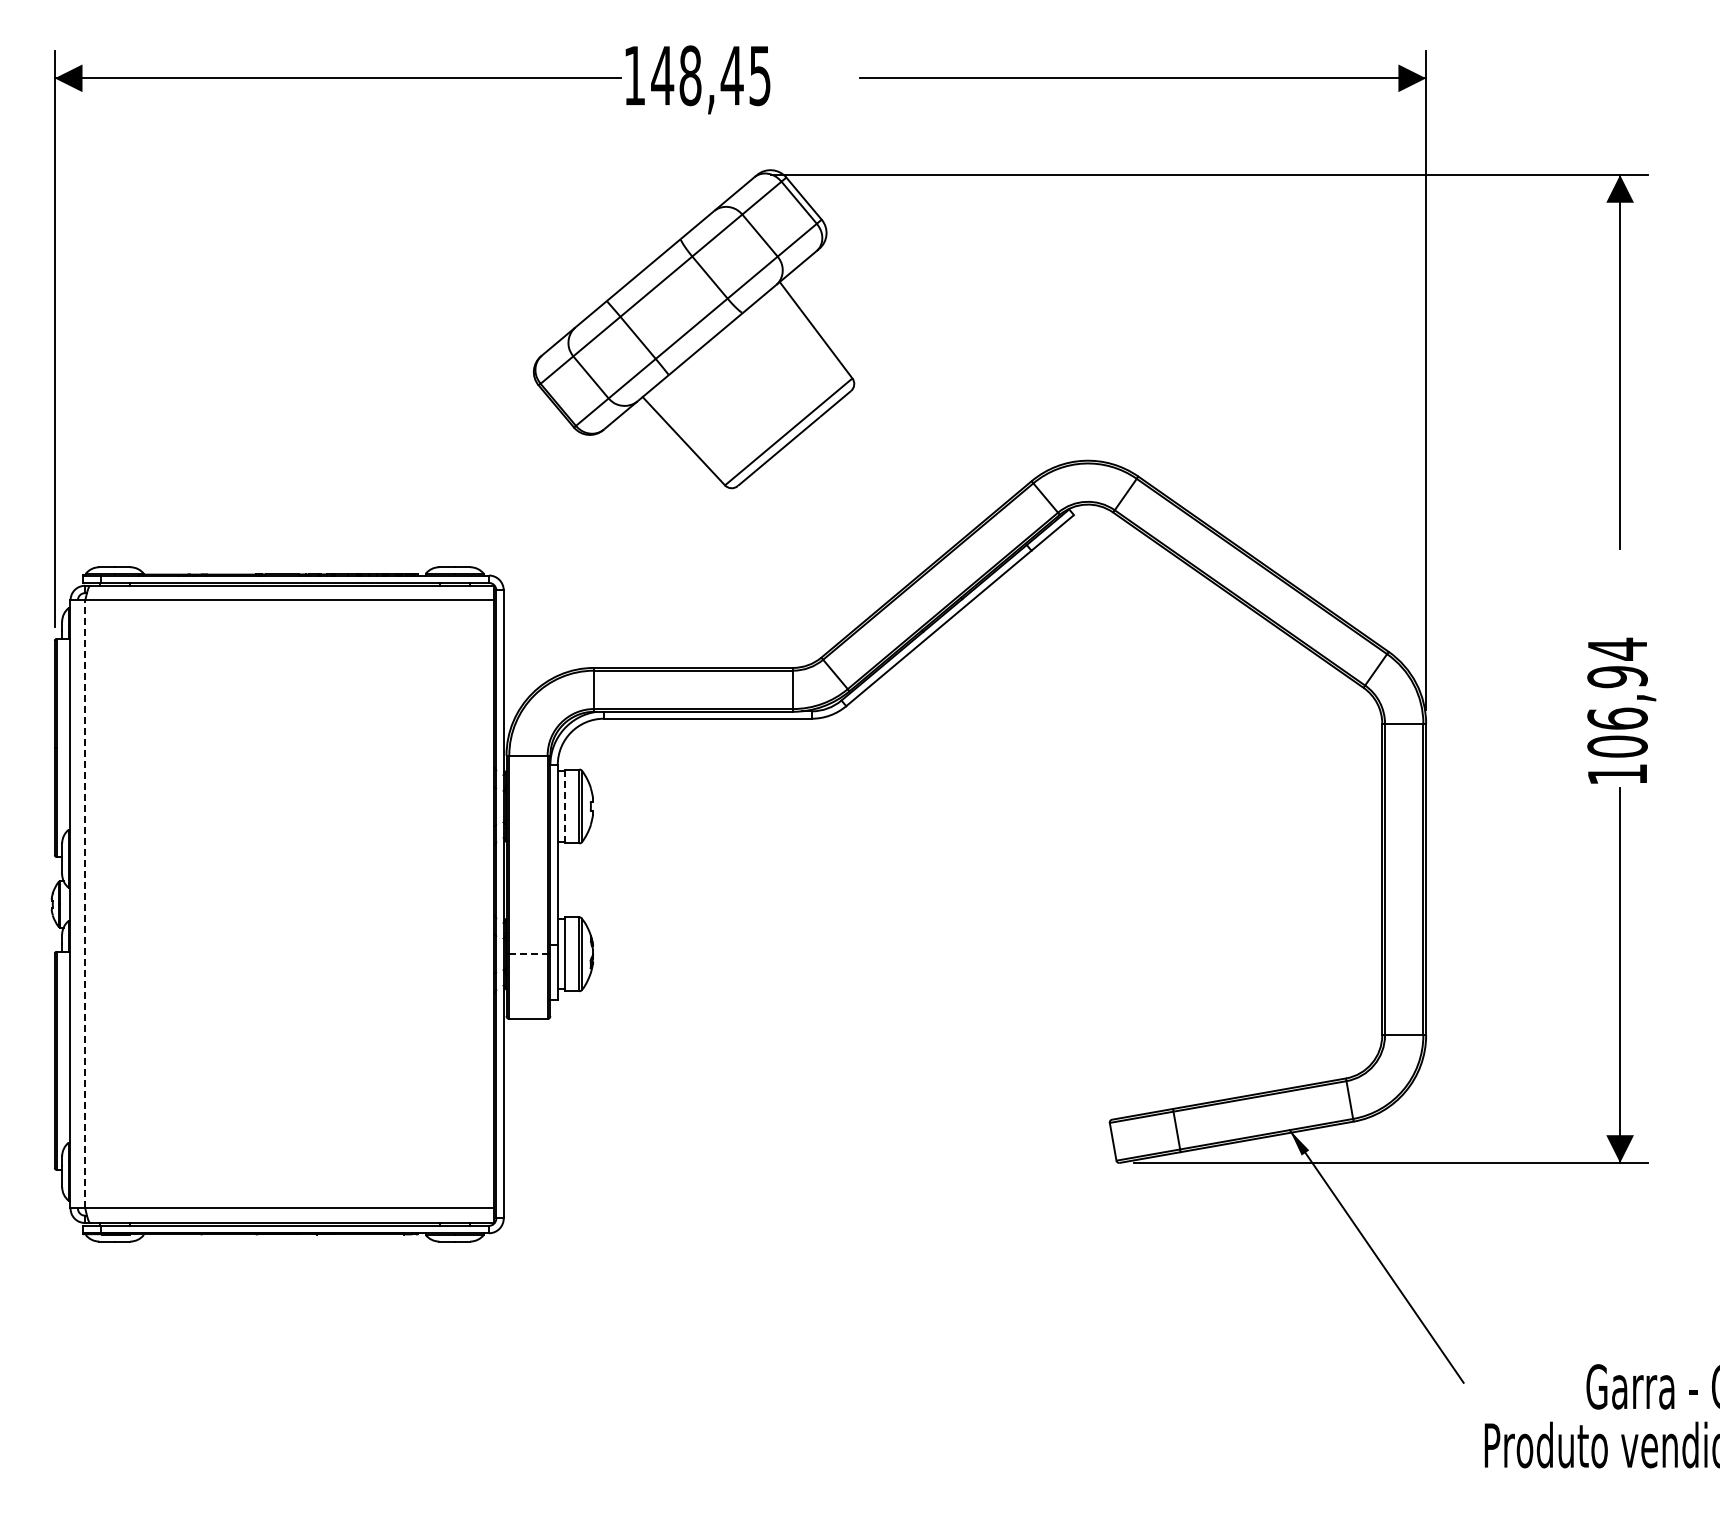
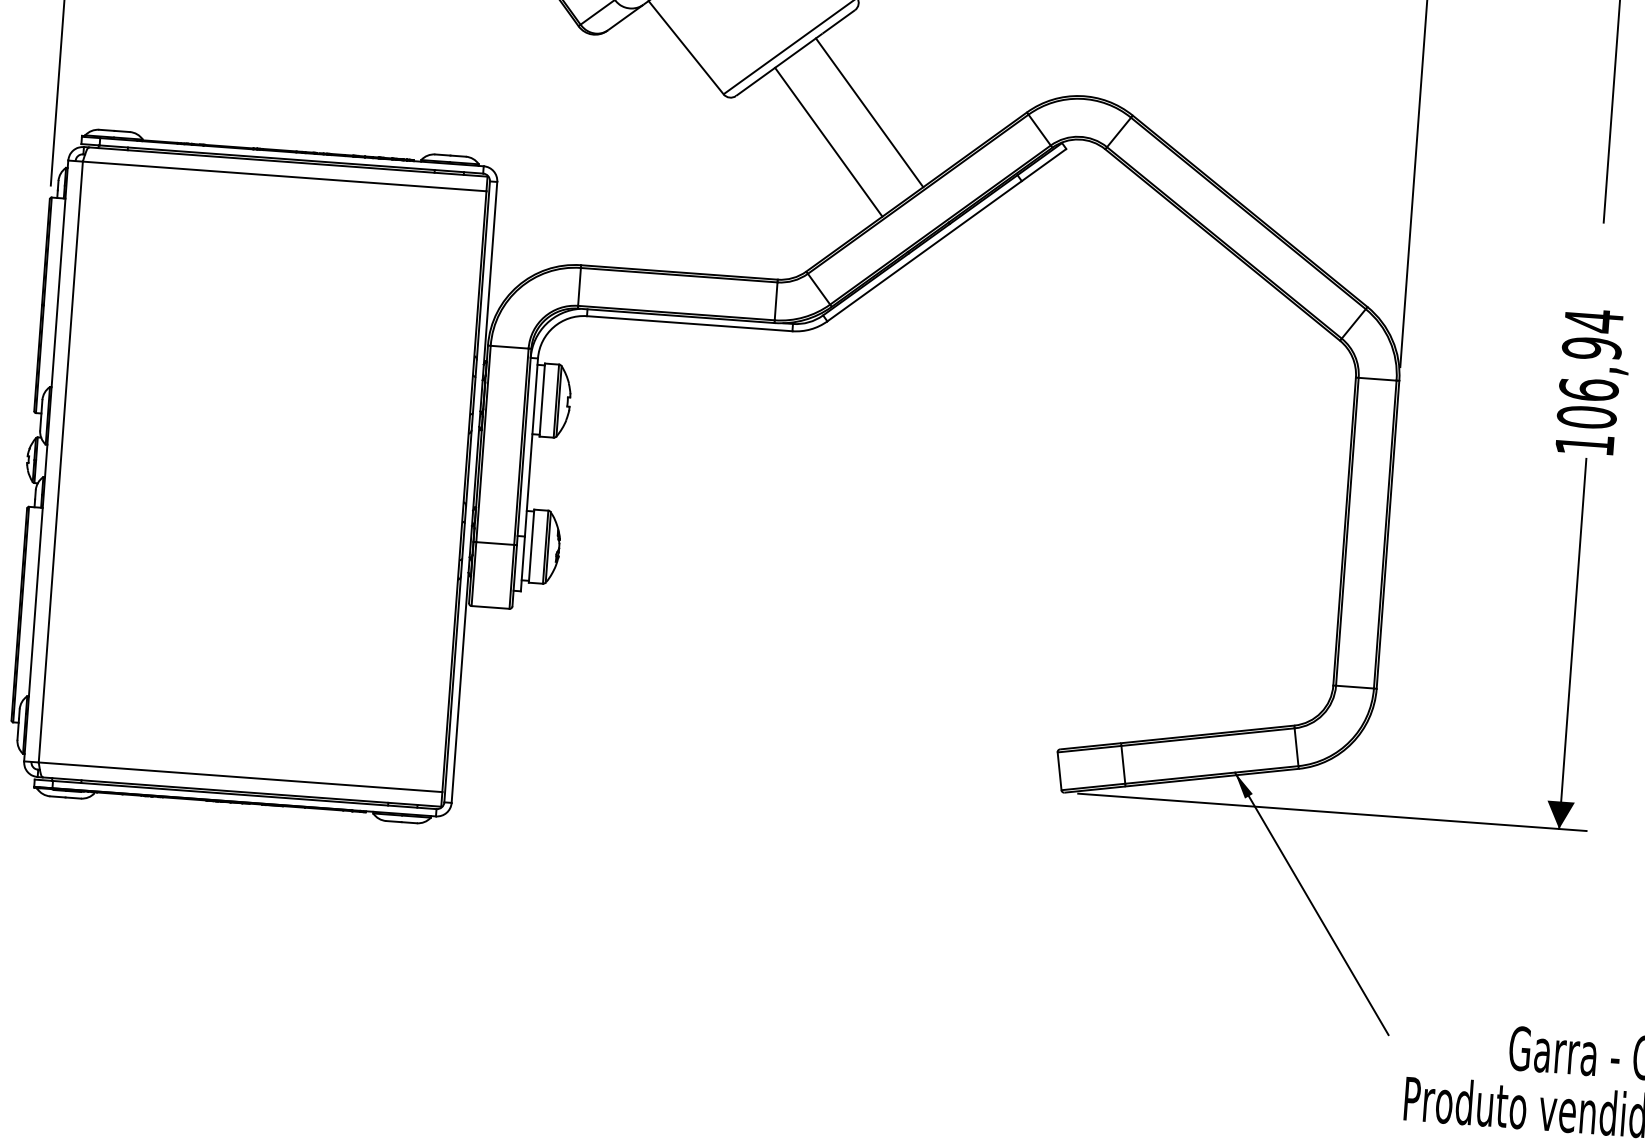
line: (872, 493) -> (868, 113), added
line: (833, 525) -> (827, 141), added
line: (565, 806) -> (542, 400), dashed -> solid
line: (85, 904) -> (61, 462), dashed -> solid
line: (528, 954) -> (495, 543), dashed -> solid

